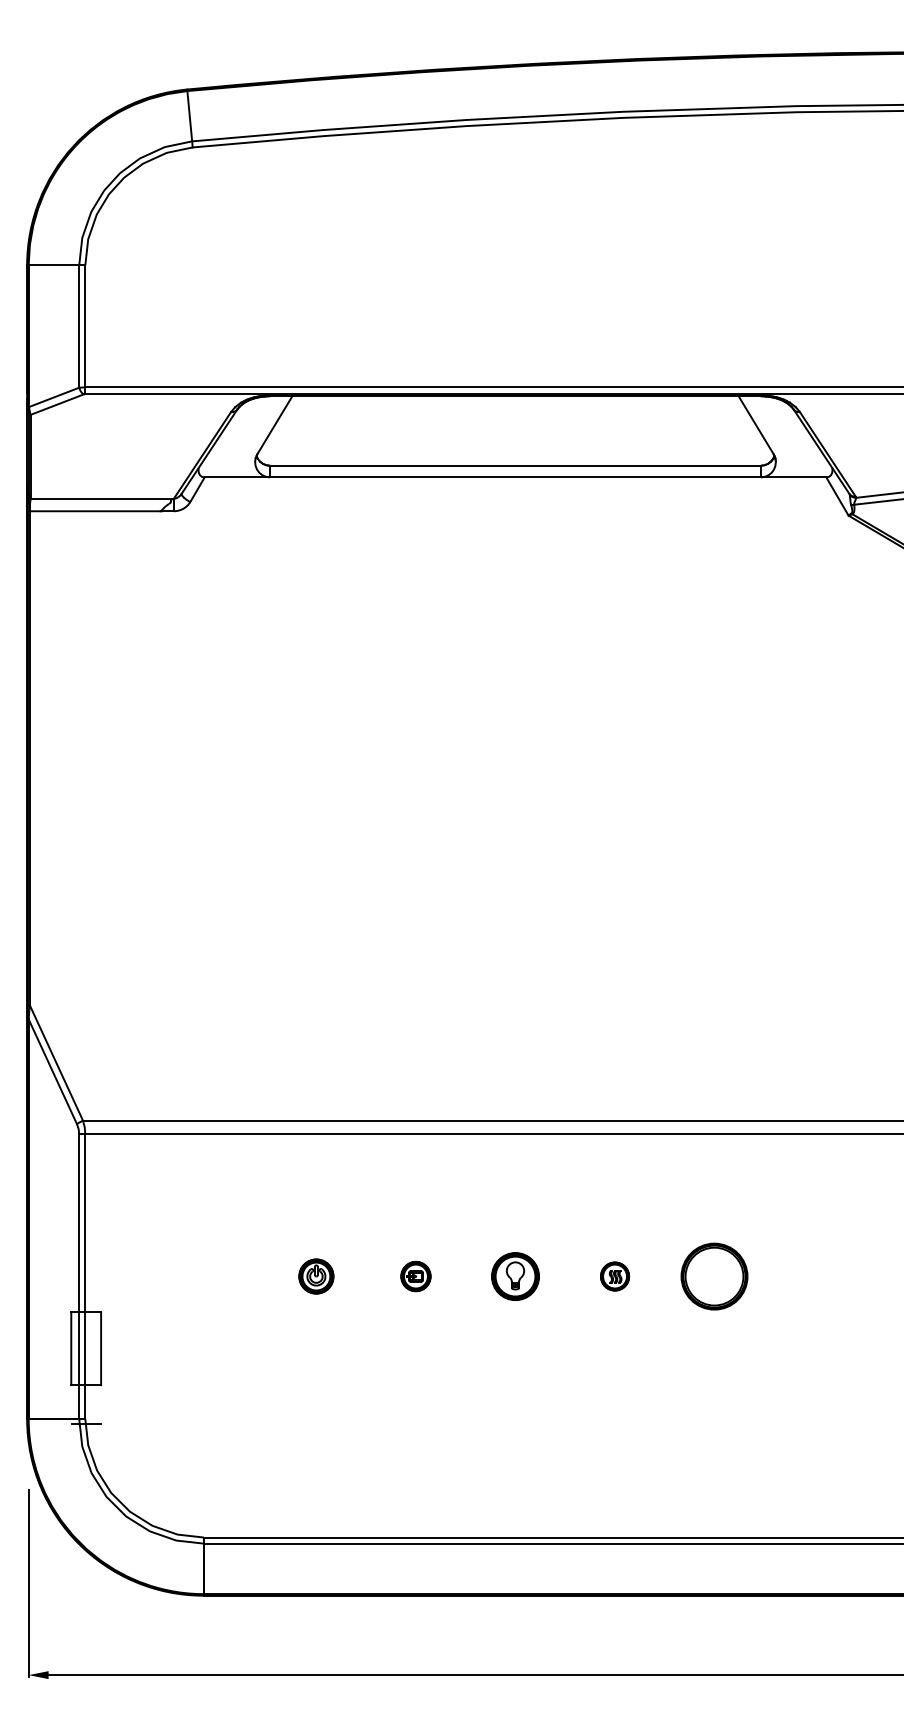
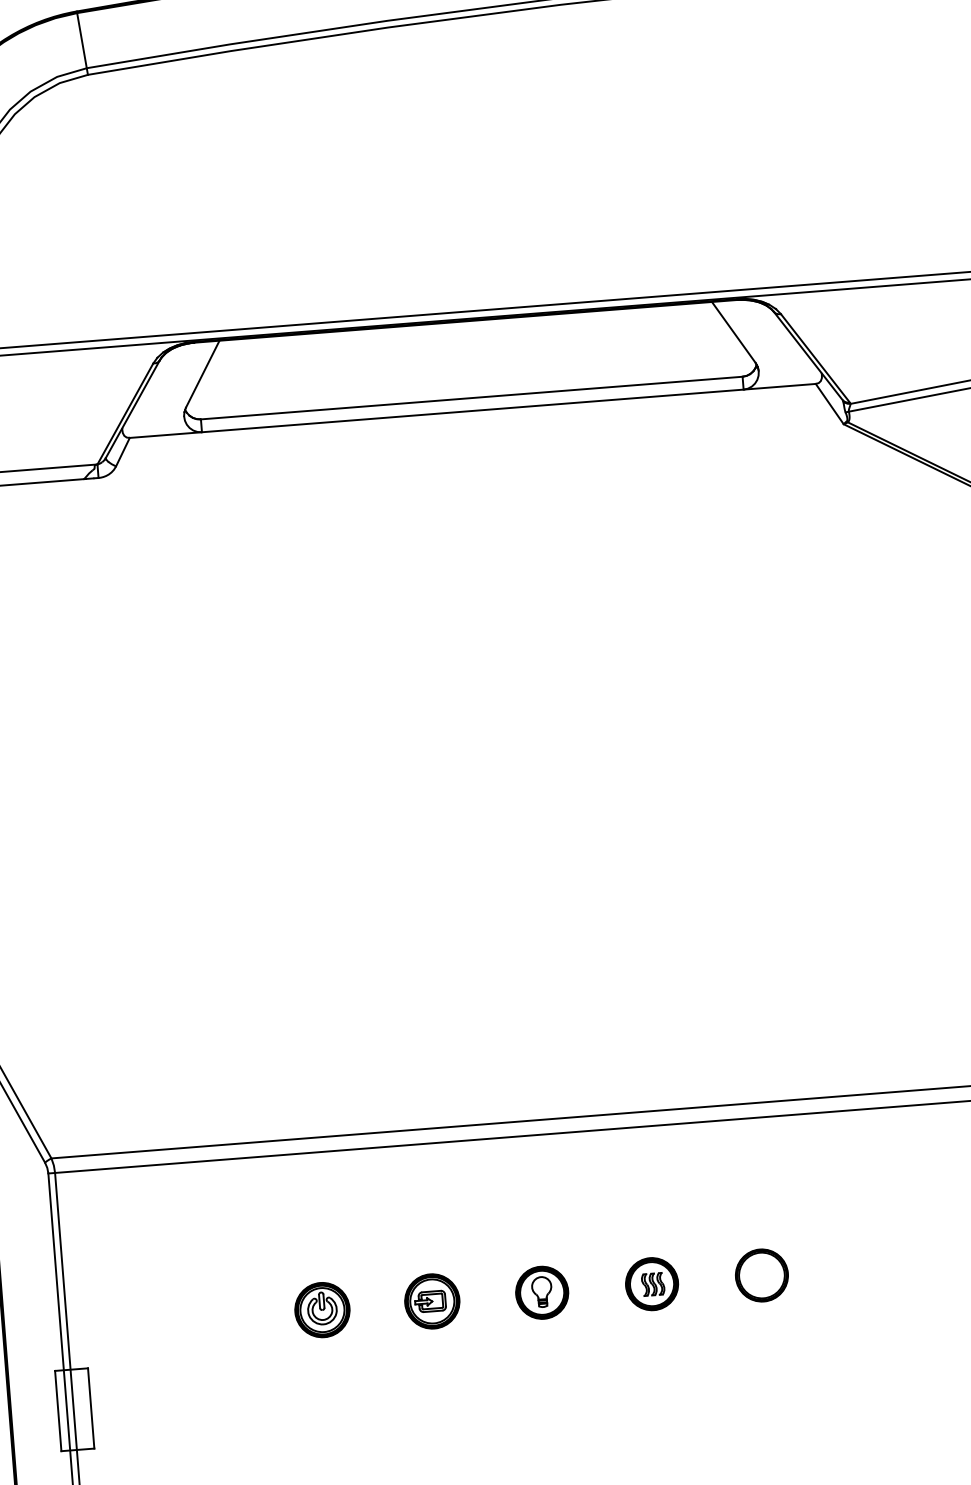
part: (316, 1276) -> (322, 1310), size x1.43
part: (415, 1276) -> (431, 1301), size x1.67
part: (614, 1276) -> (651, 1284), size x1.67
part: (714, 1276) -> (761, 1275), size x0.71

